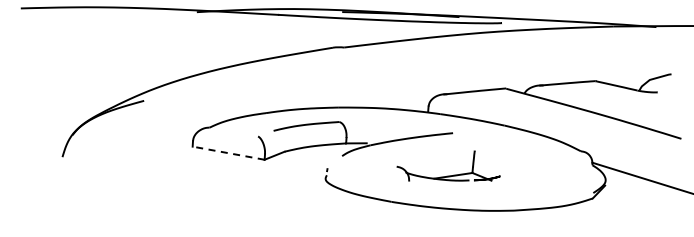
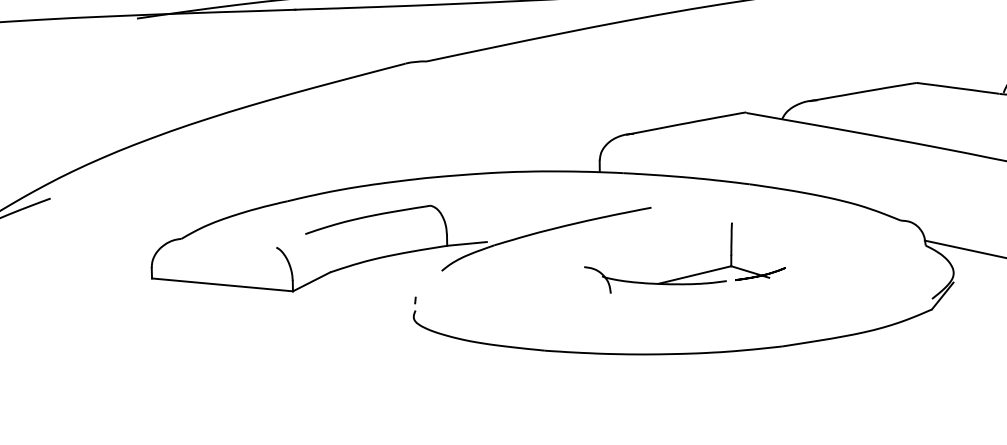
line: (228, 153) -> (222, 285), dashed -> solid
part: (448, 175) -> (685, 275), moved

